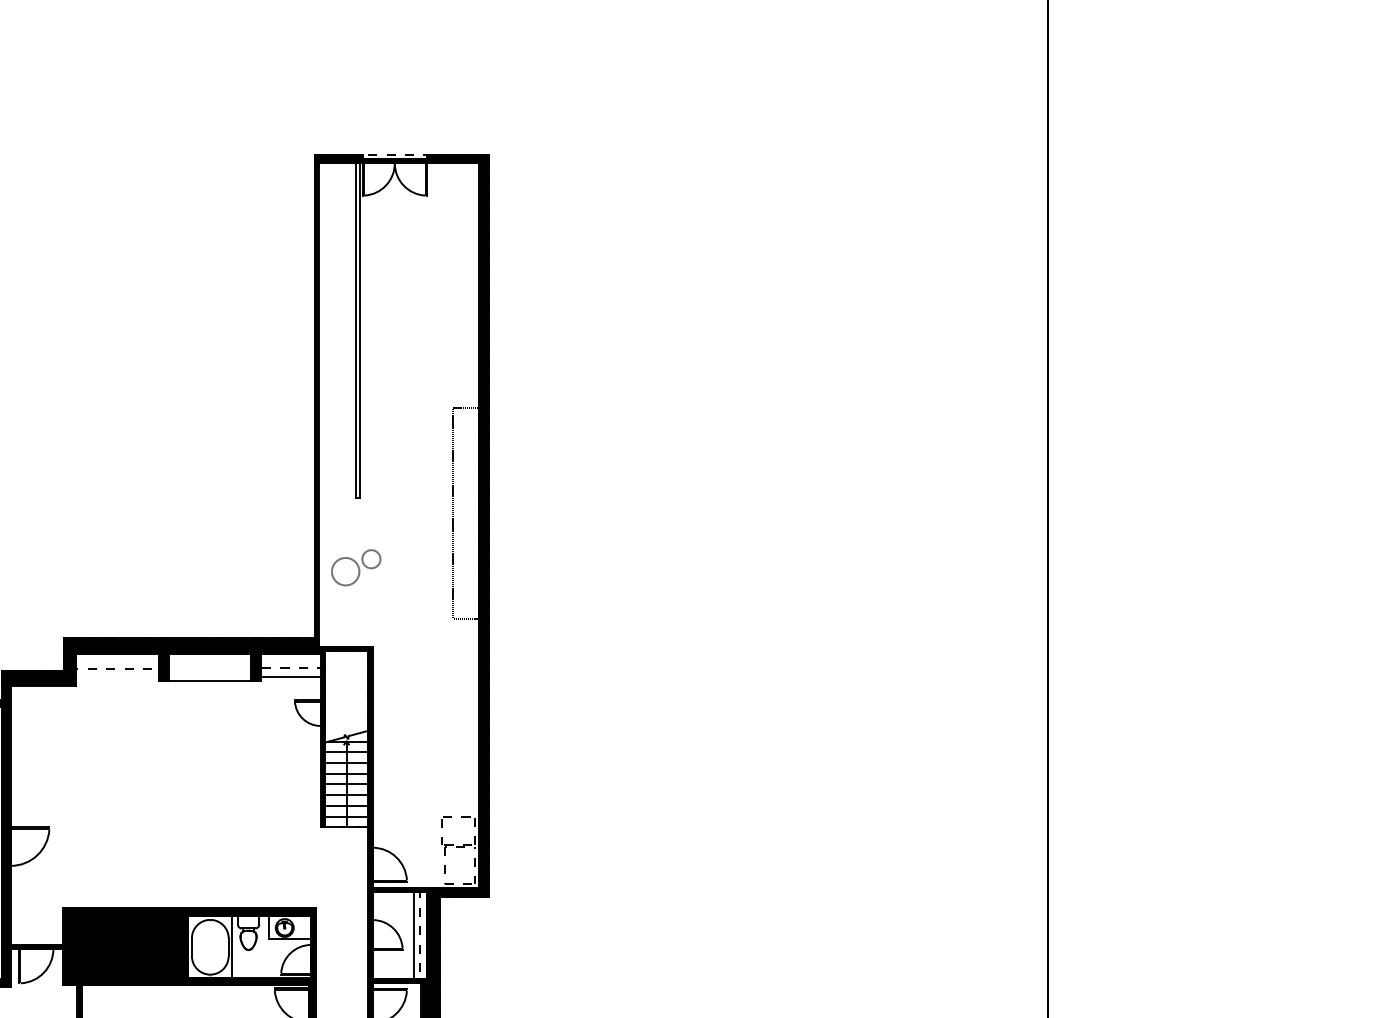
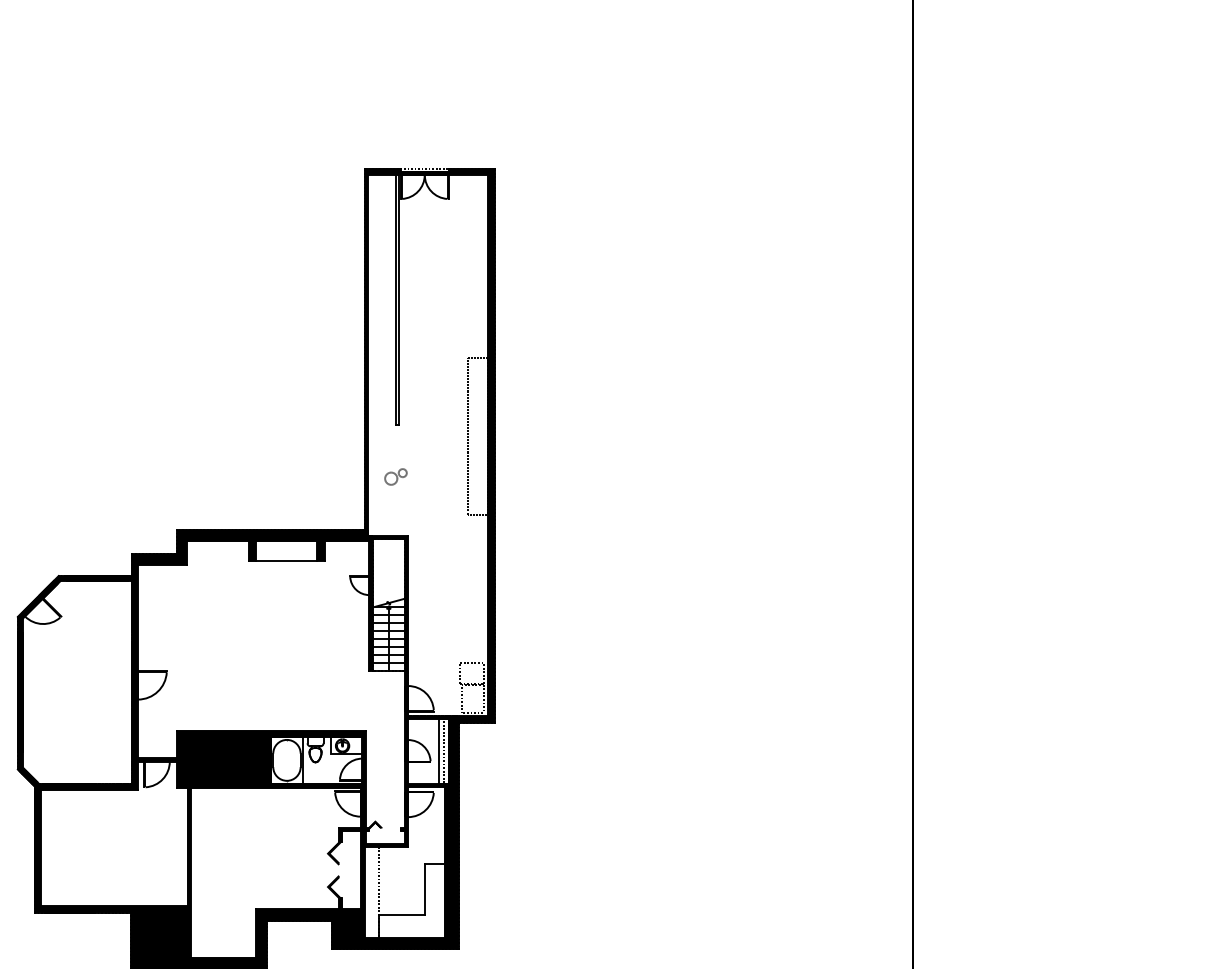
part: (355, 567) -> (395, 476), size x0.6
line: (290, 667) -> (346, 551), removed
line: (117, 668) -> (217, 552), removed
line: (290, 676) -> (346, 558), removed

